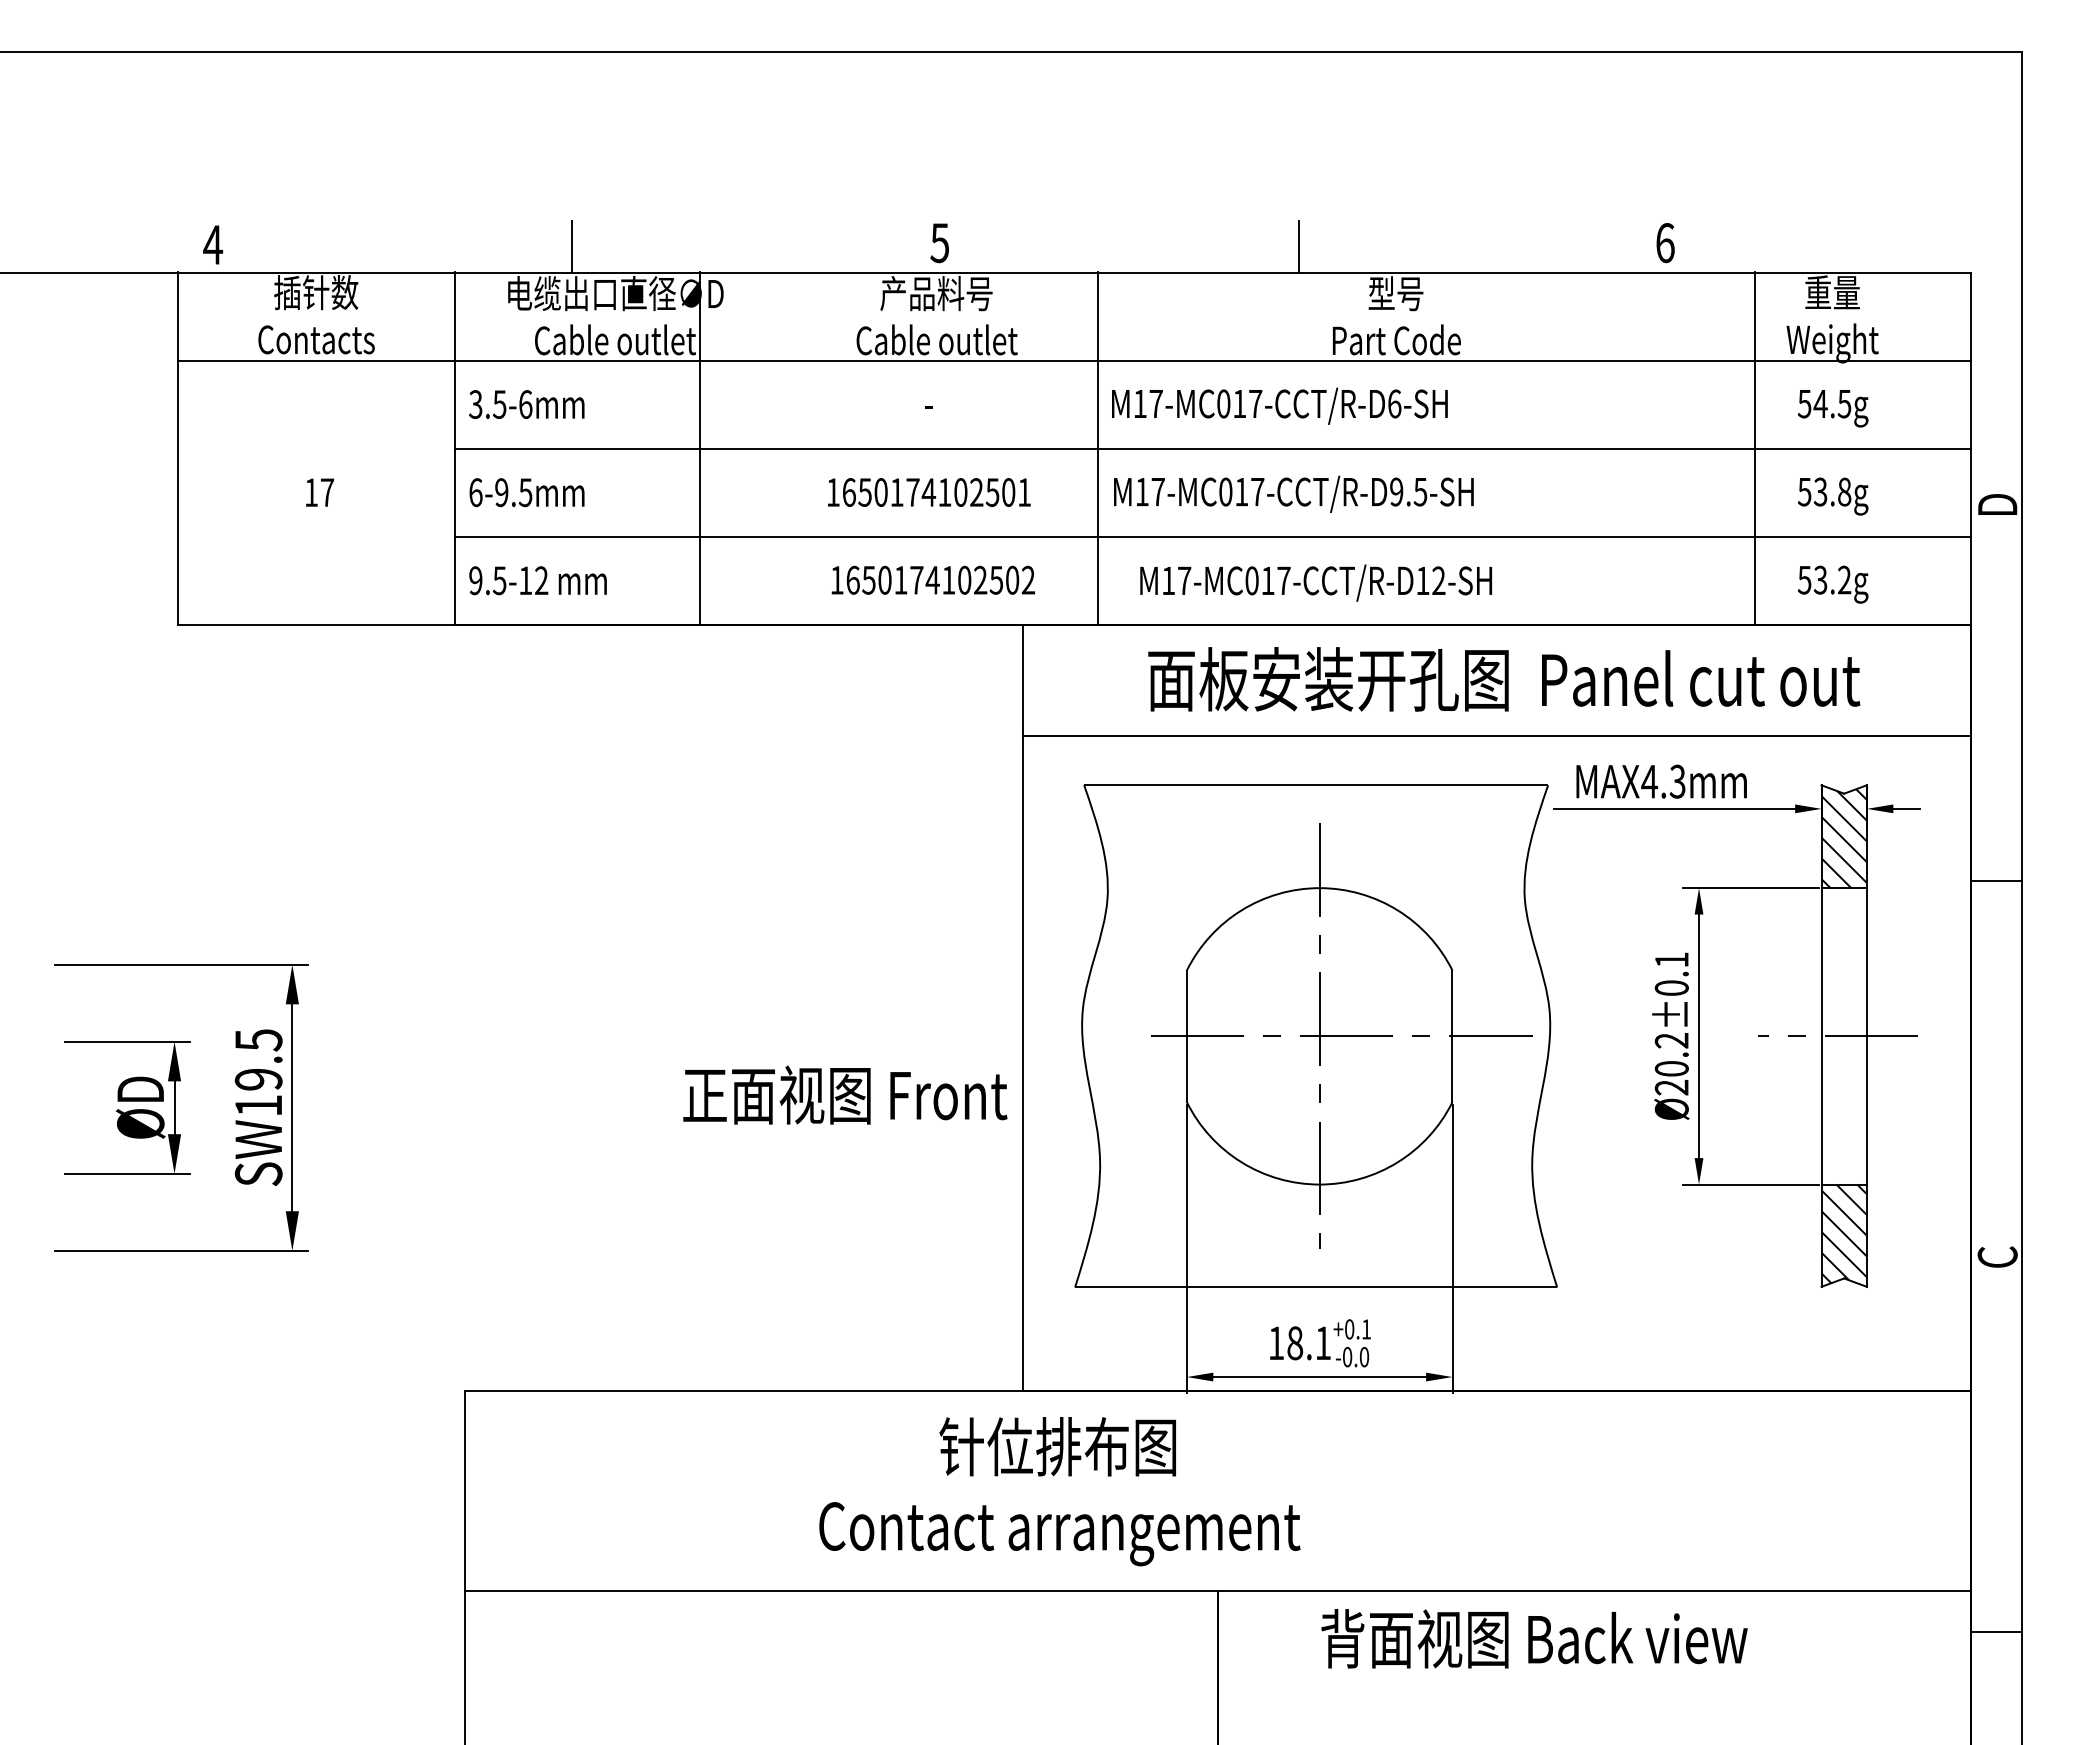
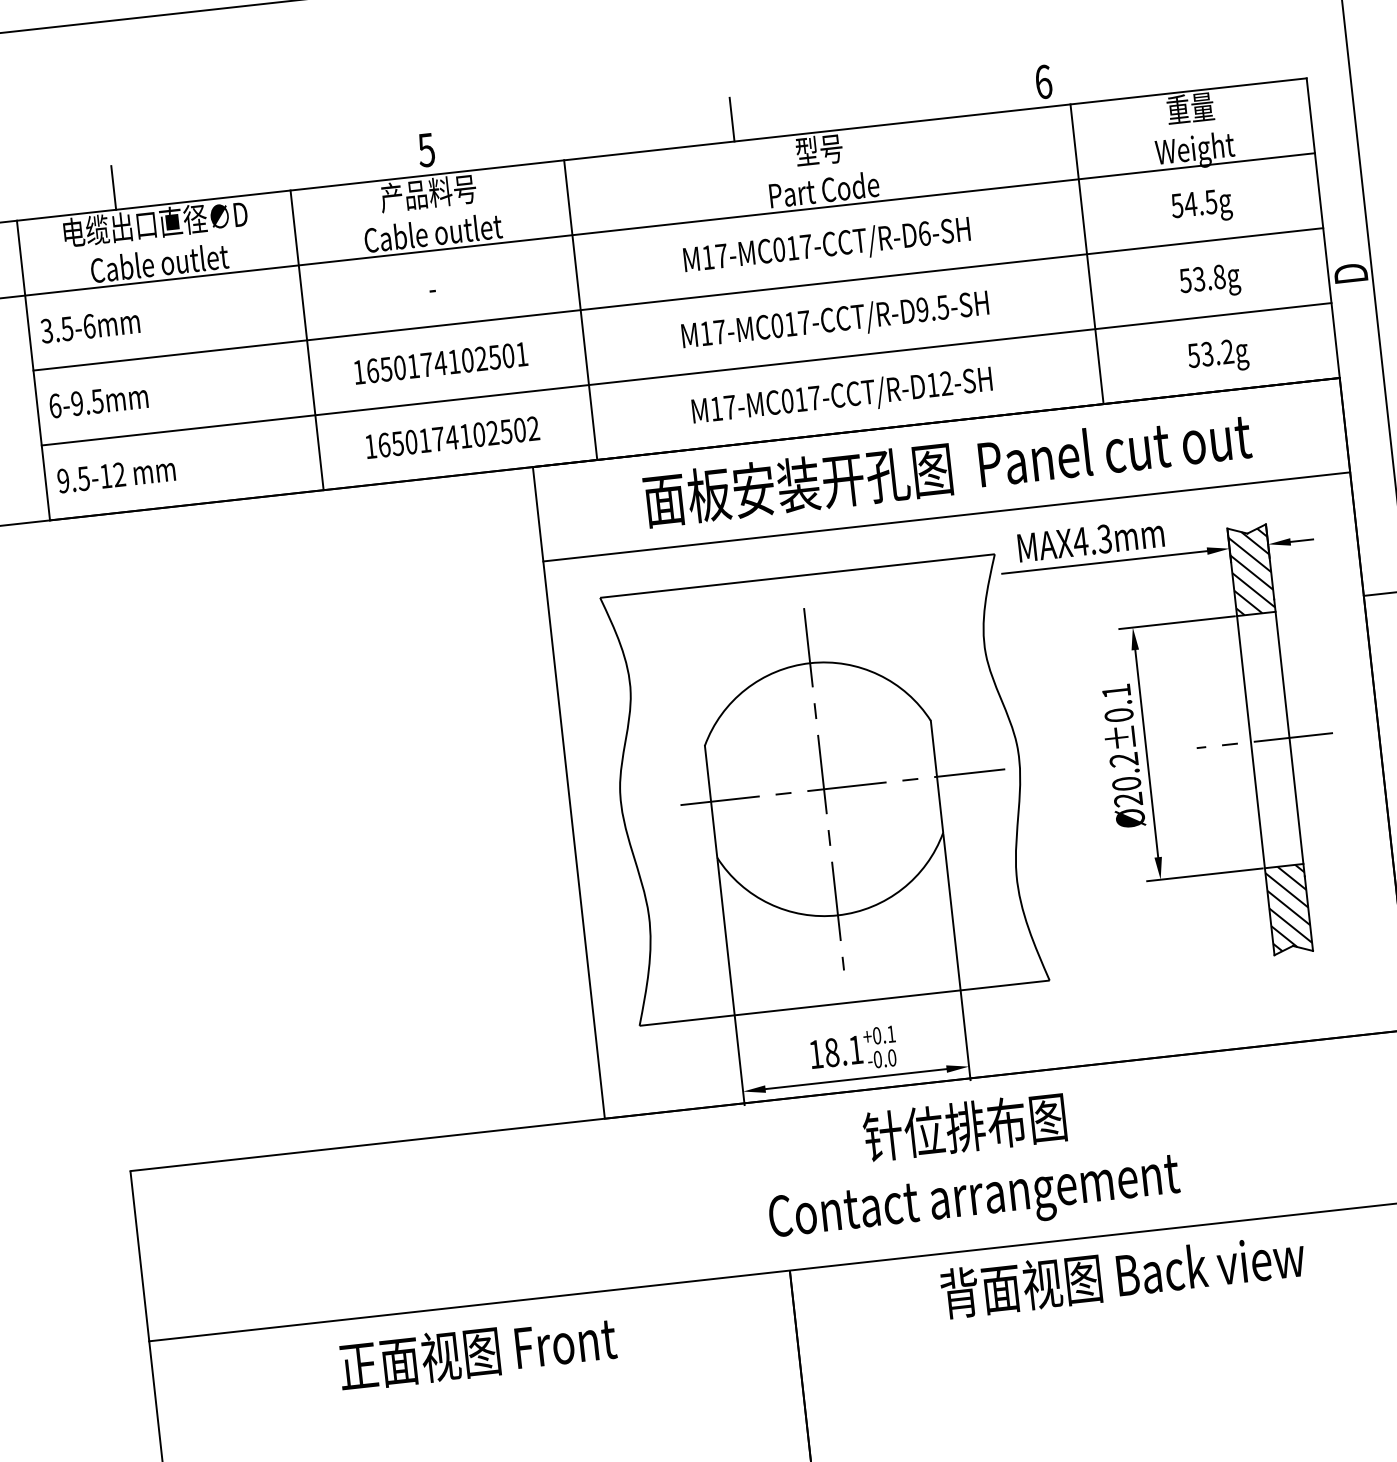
text: (1279, 405) -> (826, 245), moved
line: (699, 448) -> (306, 340), moved
line: (1754, 448) -> (1086, 254), moved
text: (1293, 493) -> (835, 320), moved
text: (1315, 582) -> (841, 396), moved
text: (845, 1094) -> (477, 1351), moved
text: (1059, 1491) -> (970, 1165), moved
text: (1534, 1638) -> (1122, 1274), moved

